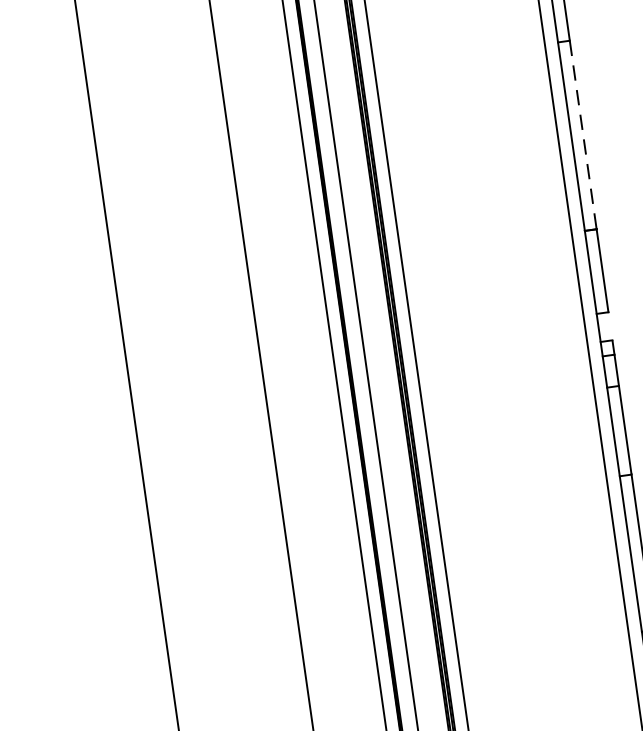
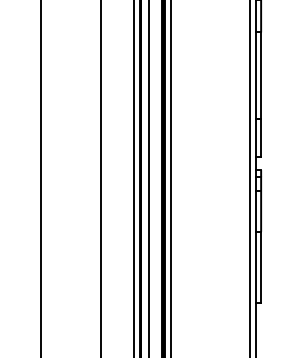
line: (584, 136) -> (261, 76), dashed -> solid

